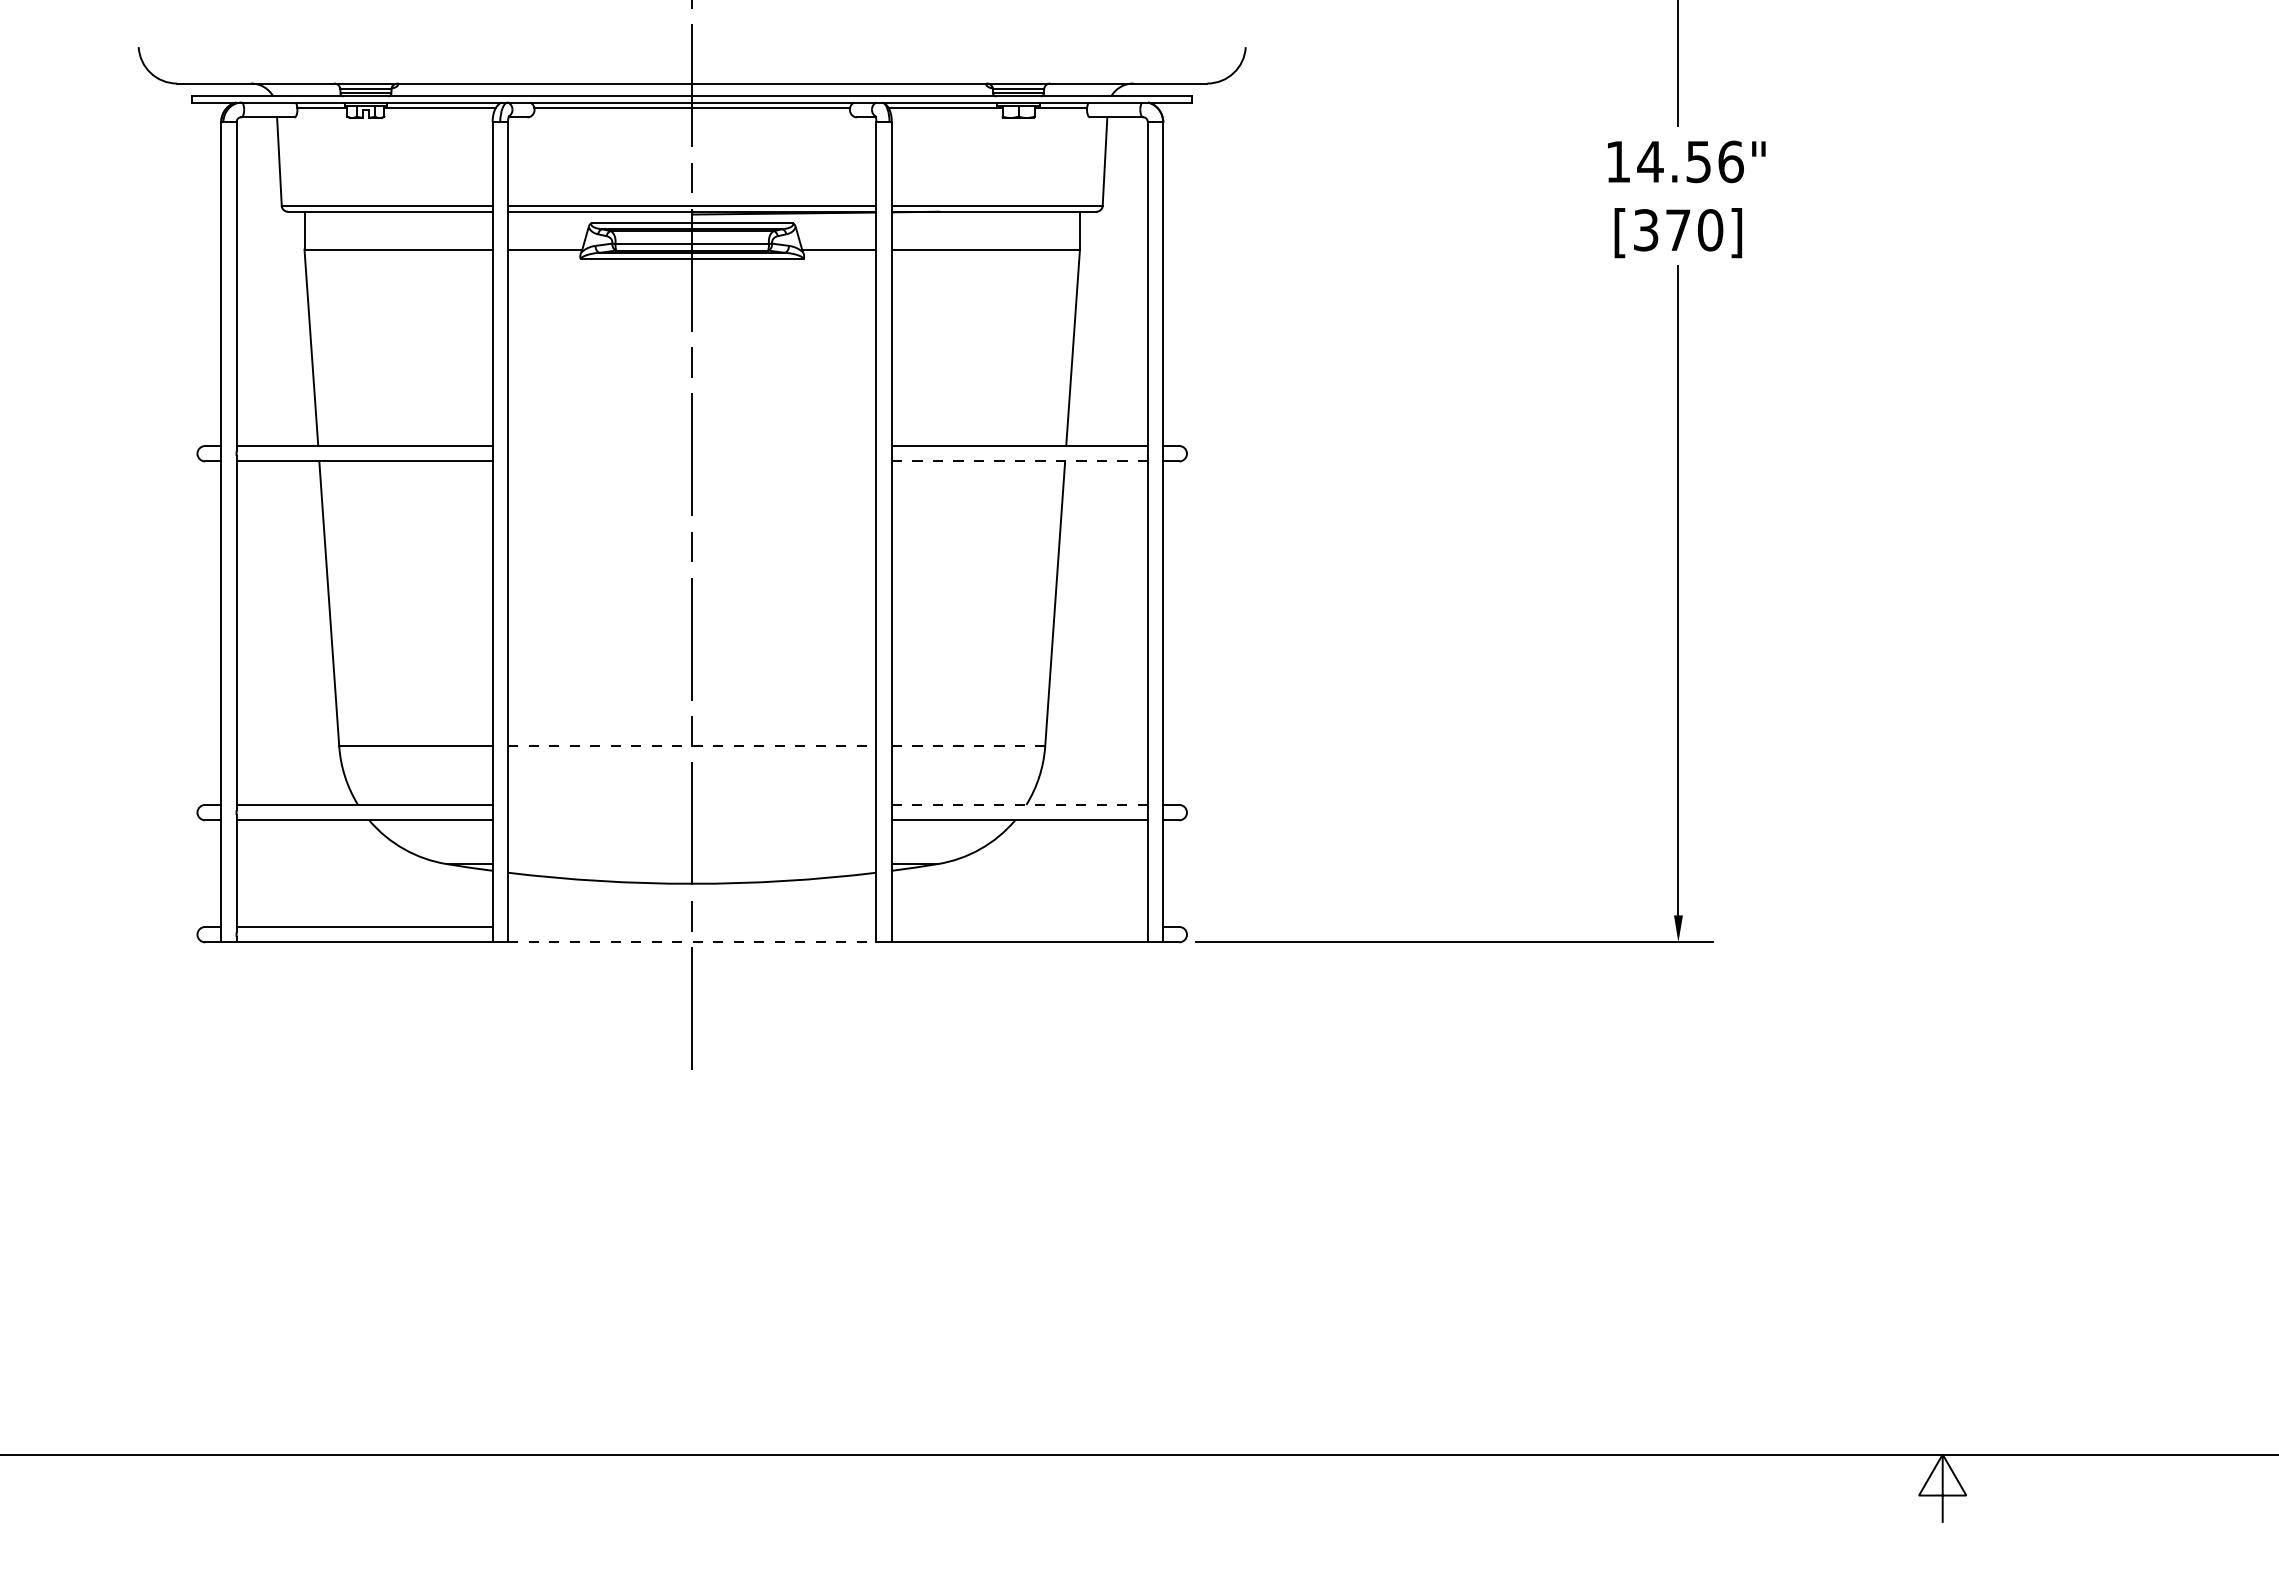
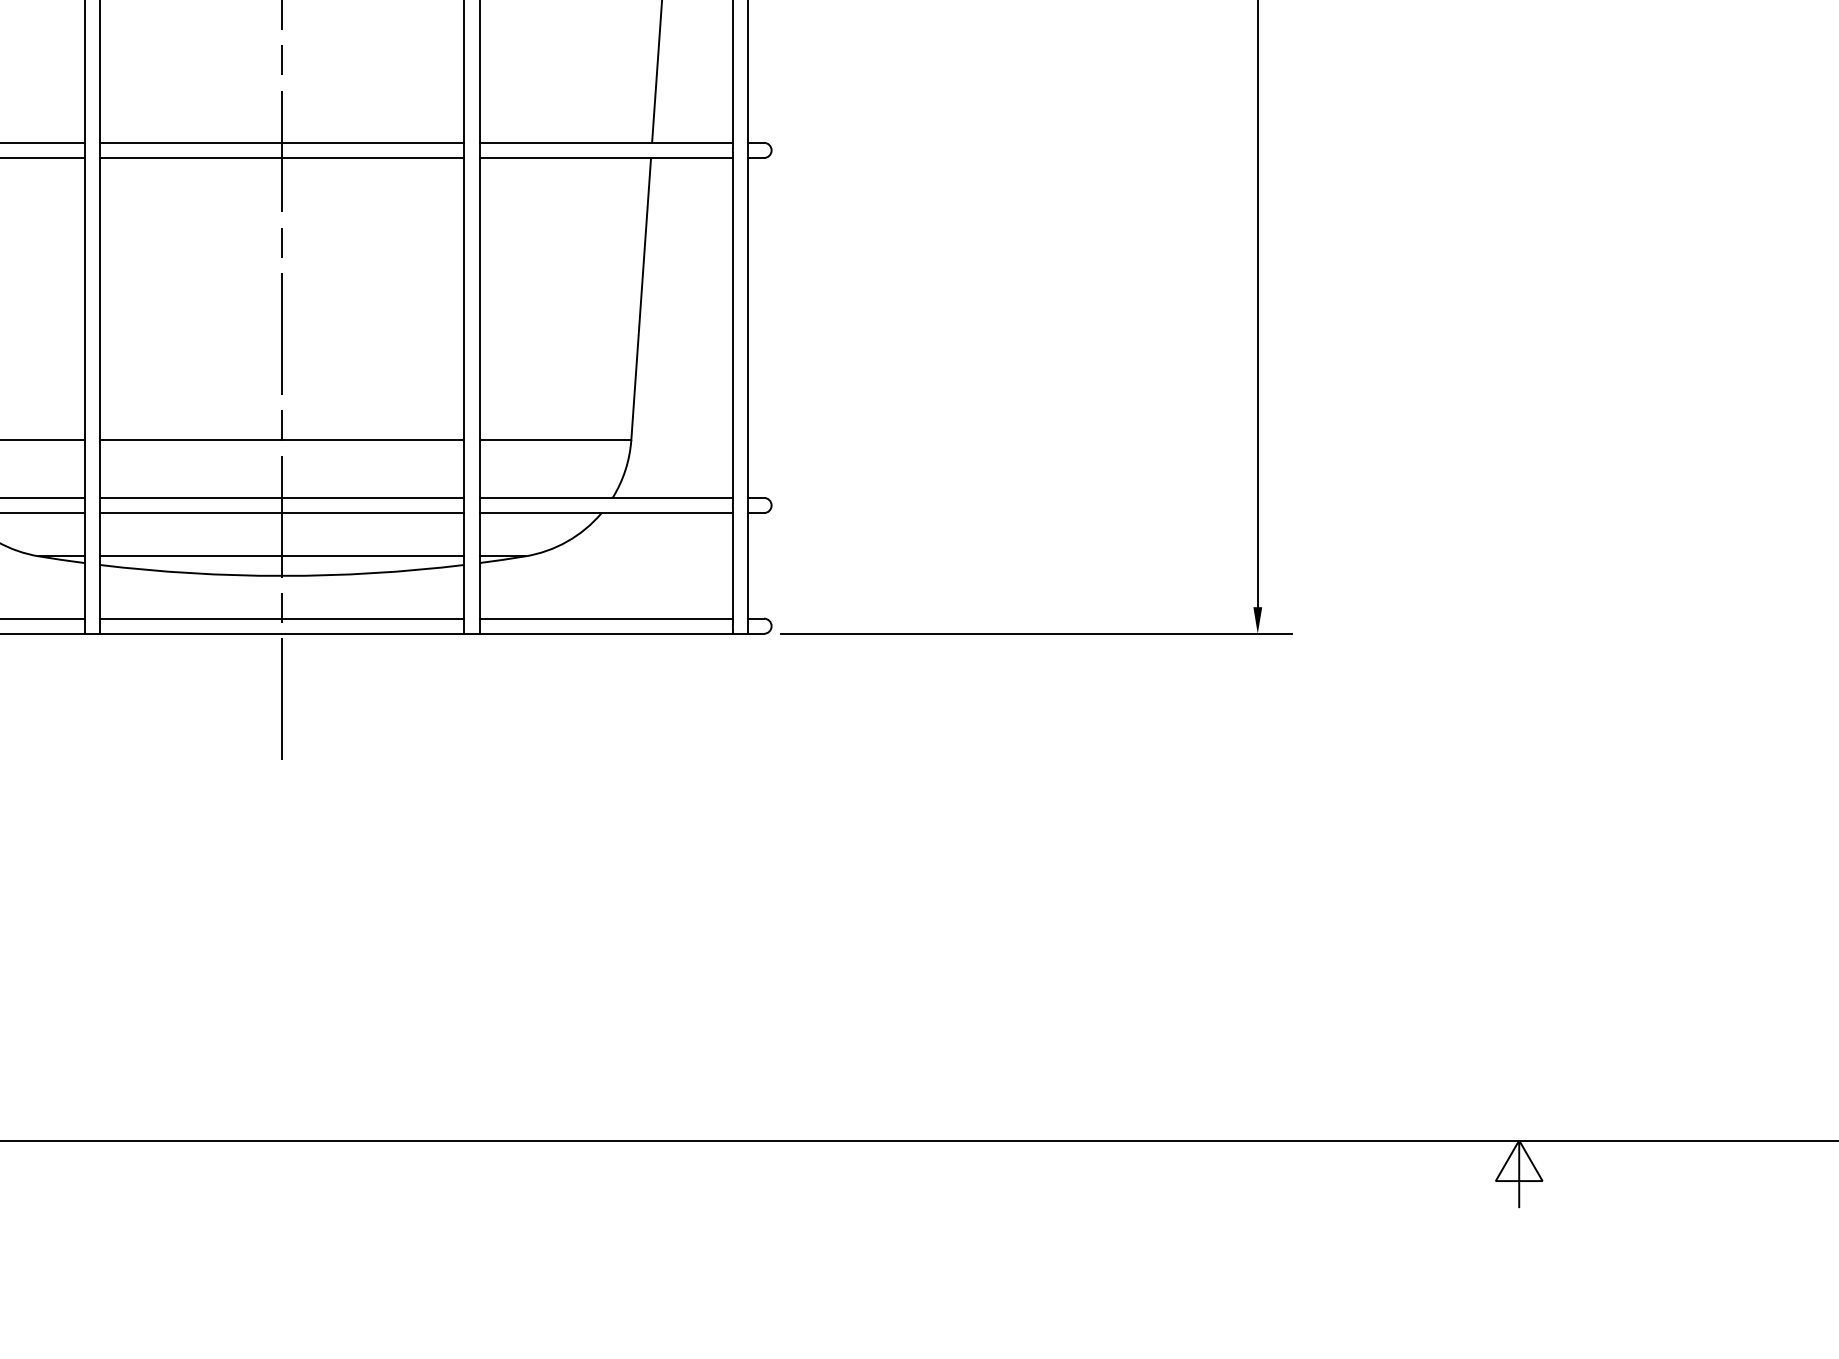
line: (692, 446) -> (282, 143), added
line: (692, 461) -> (282, 158), added
line: (1020, 461) -> (606, 158), dashed -> solid
line: (692, 746) -> (282, 440), dashed -> solid
line: (968, 746) -> (555, 440), dashed -> solid
line: (692, 804) -> (282, 497), added
line: (1019, 804) -> (605, 497), dashed -> solid
line: (692, 820) -> (282, 513), added
line: (692, 864) -> (282, 556), added
line: (692, 926) -> (282, 618), added
line: (1019, 926) -> (605, 618), added
line: (692, 942) -> (282, 633), dashed -> solid

